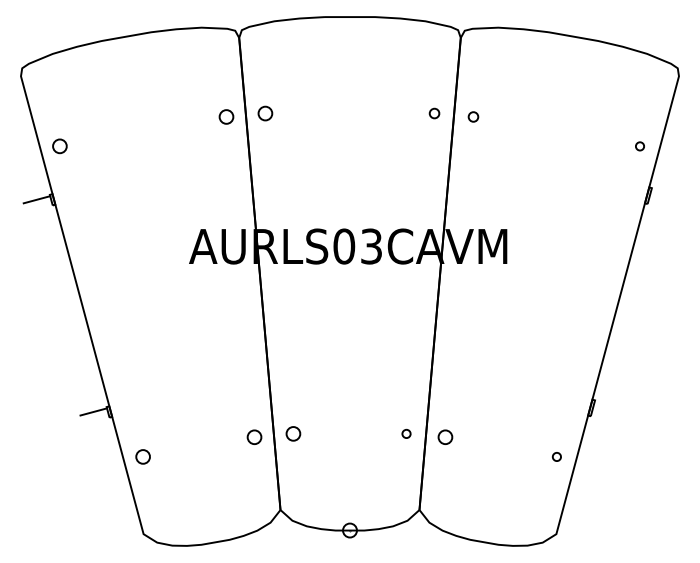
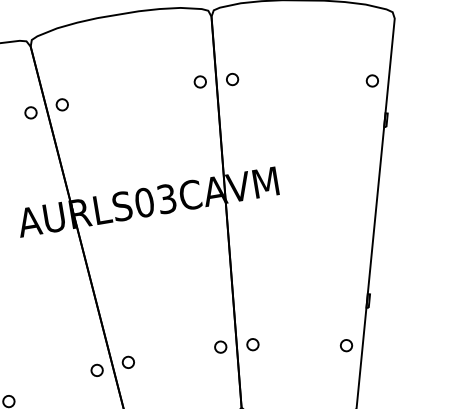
circle: (434, 113) -> (200, 81), size x1.43
circle: (473, 116) -> (232, 79), size x1.43
circle: (639, 146) -> (372, 81), size x1.67
circle: (406, 433) -> (220, 346), size x1.67
circle: (556, 456) -> (346, 345), size x1.67

